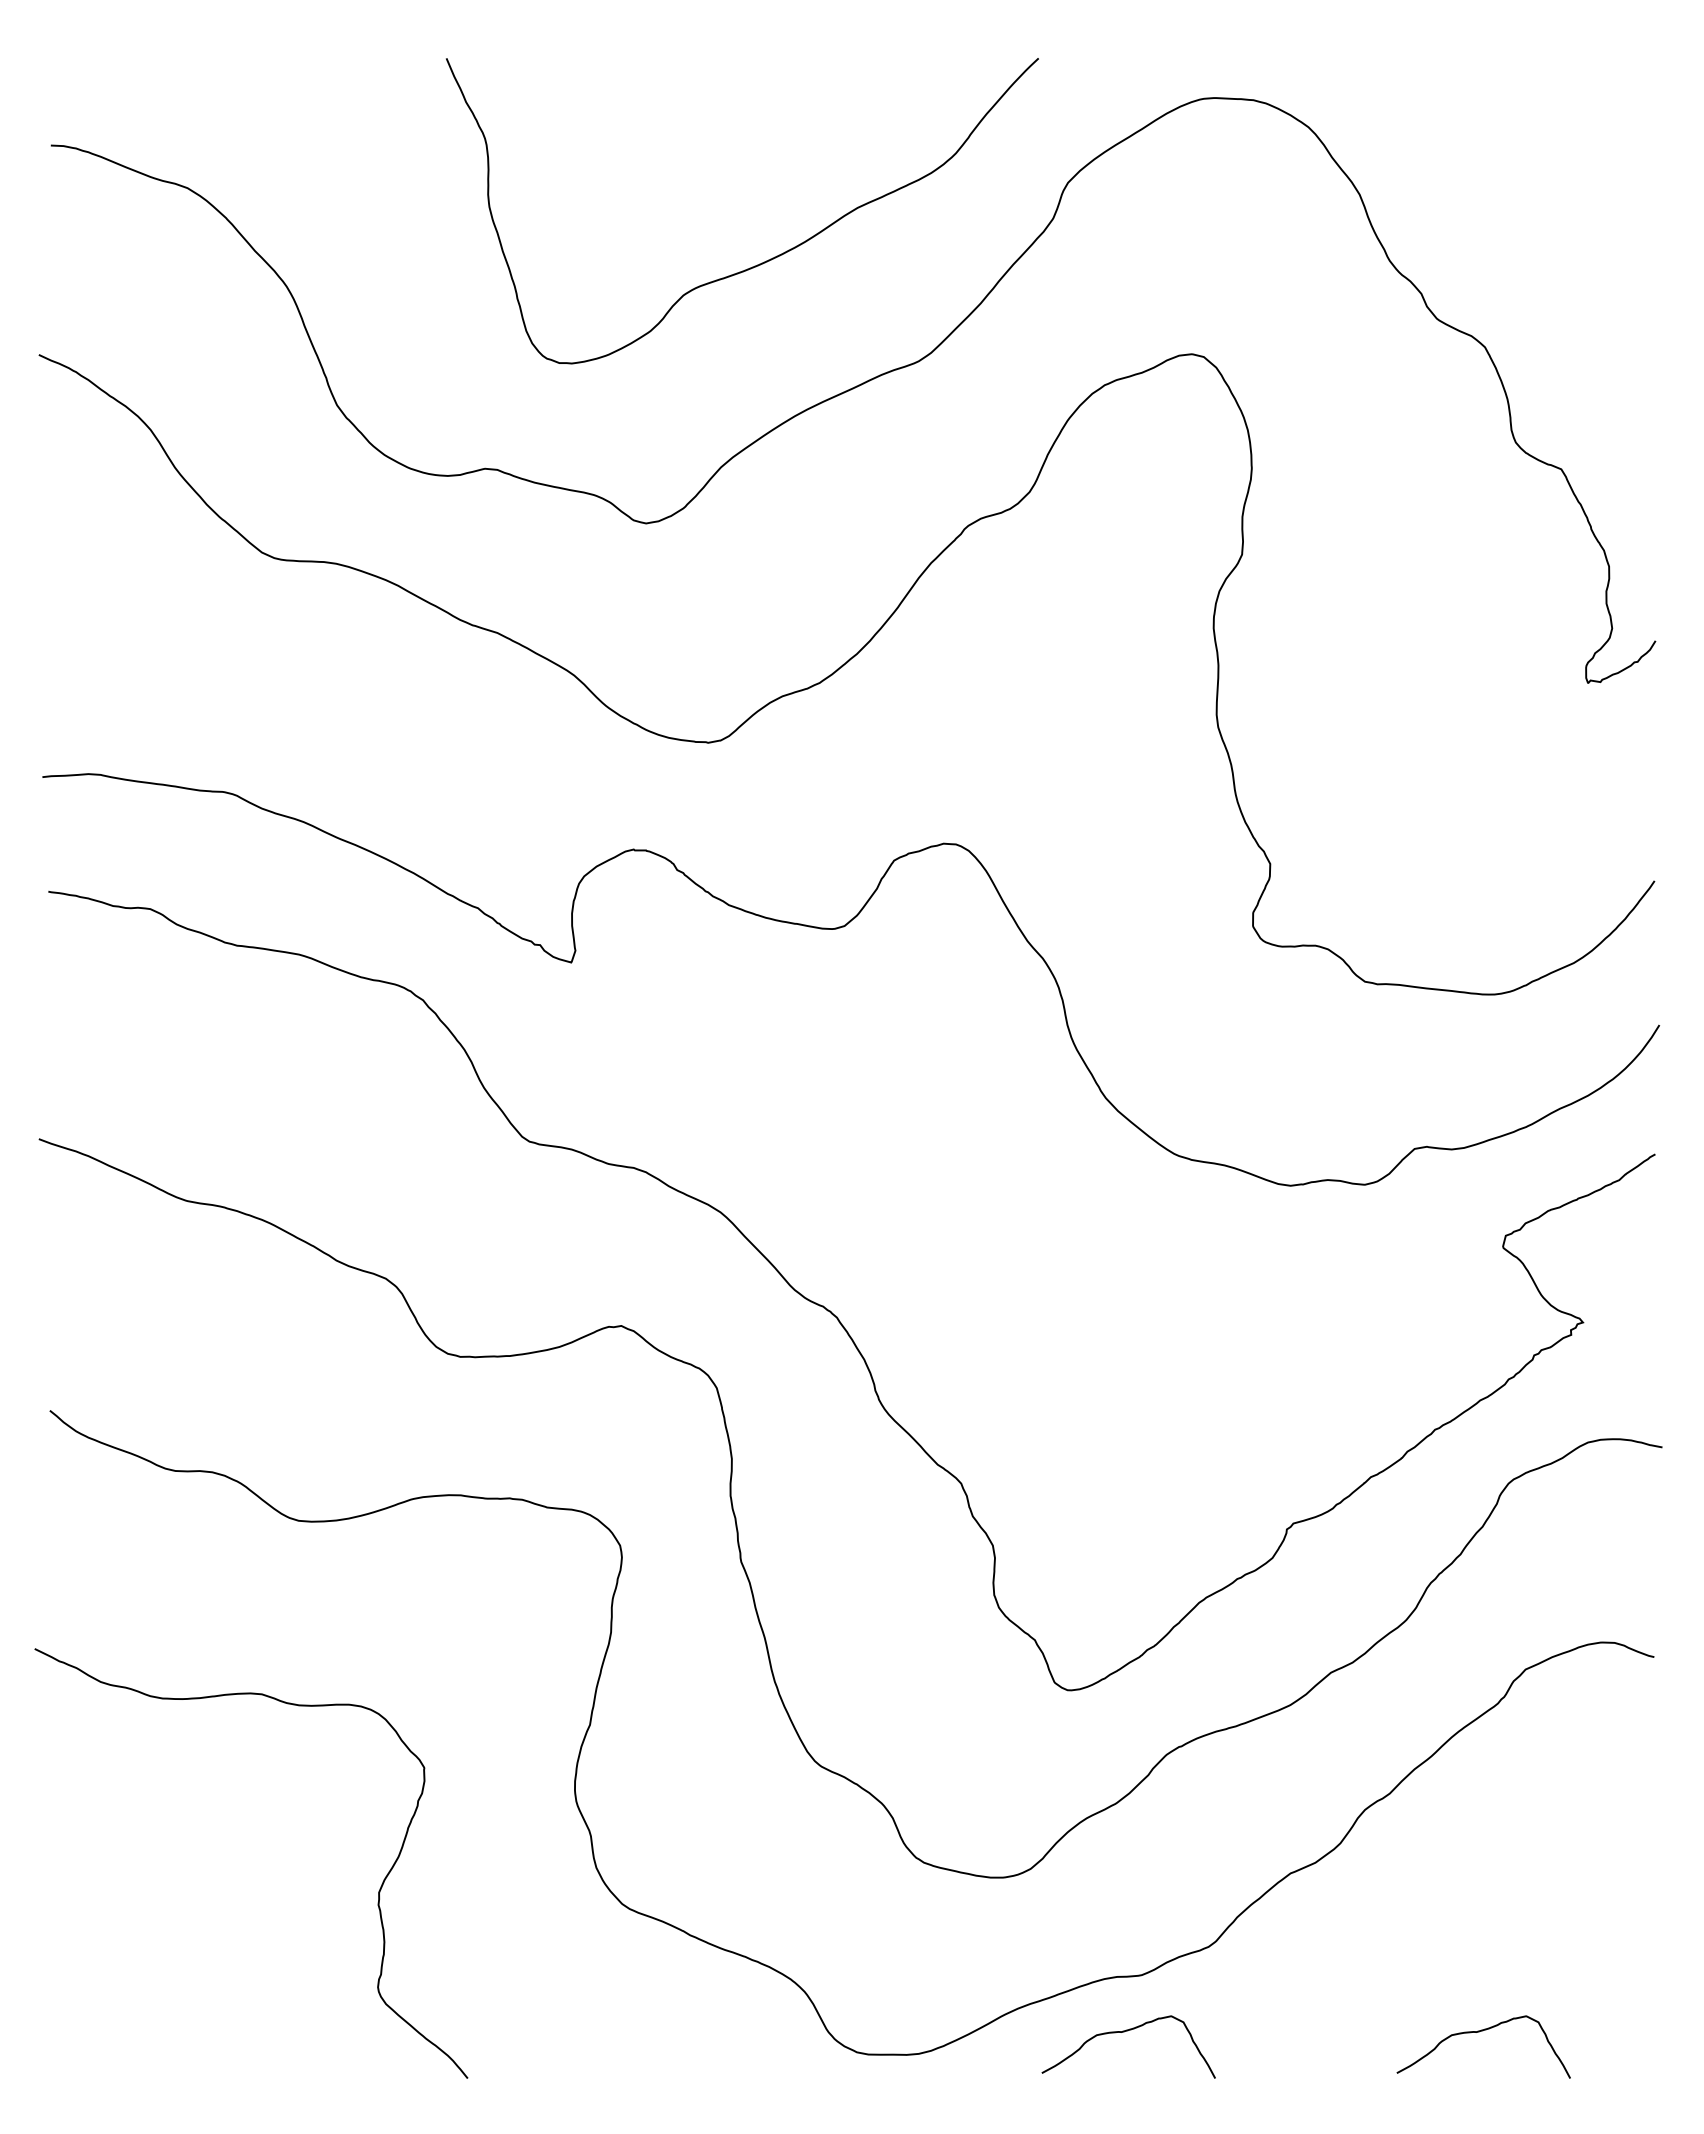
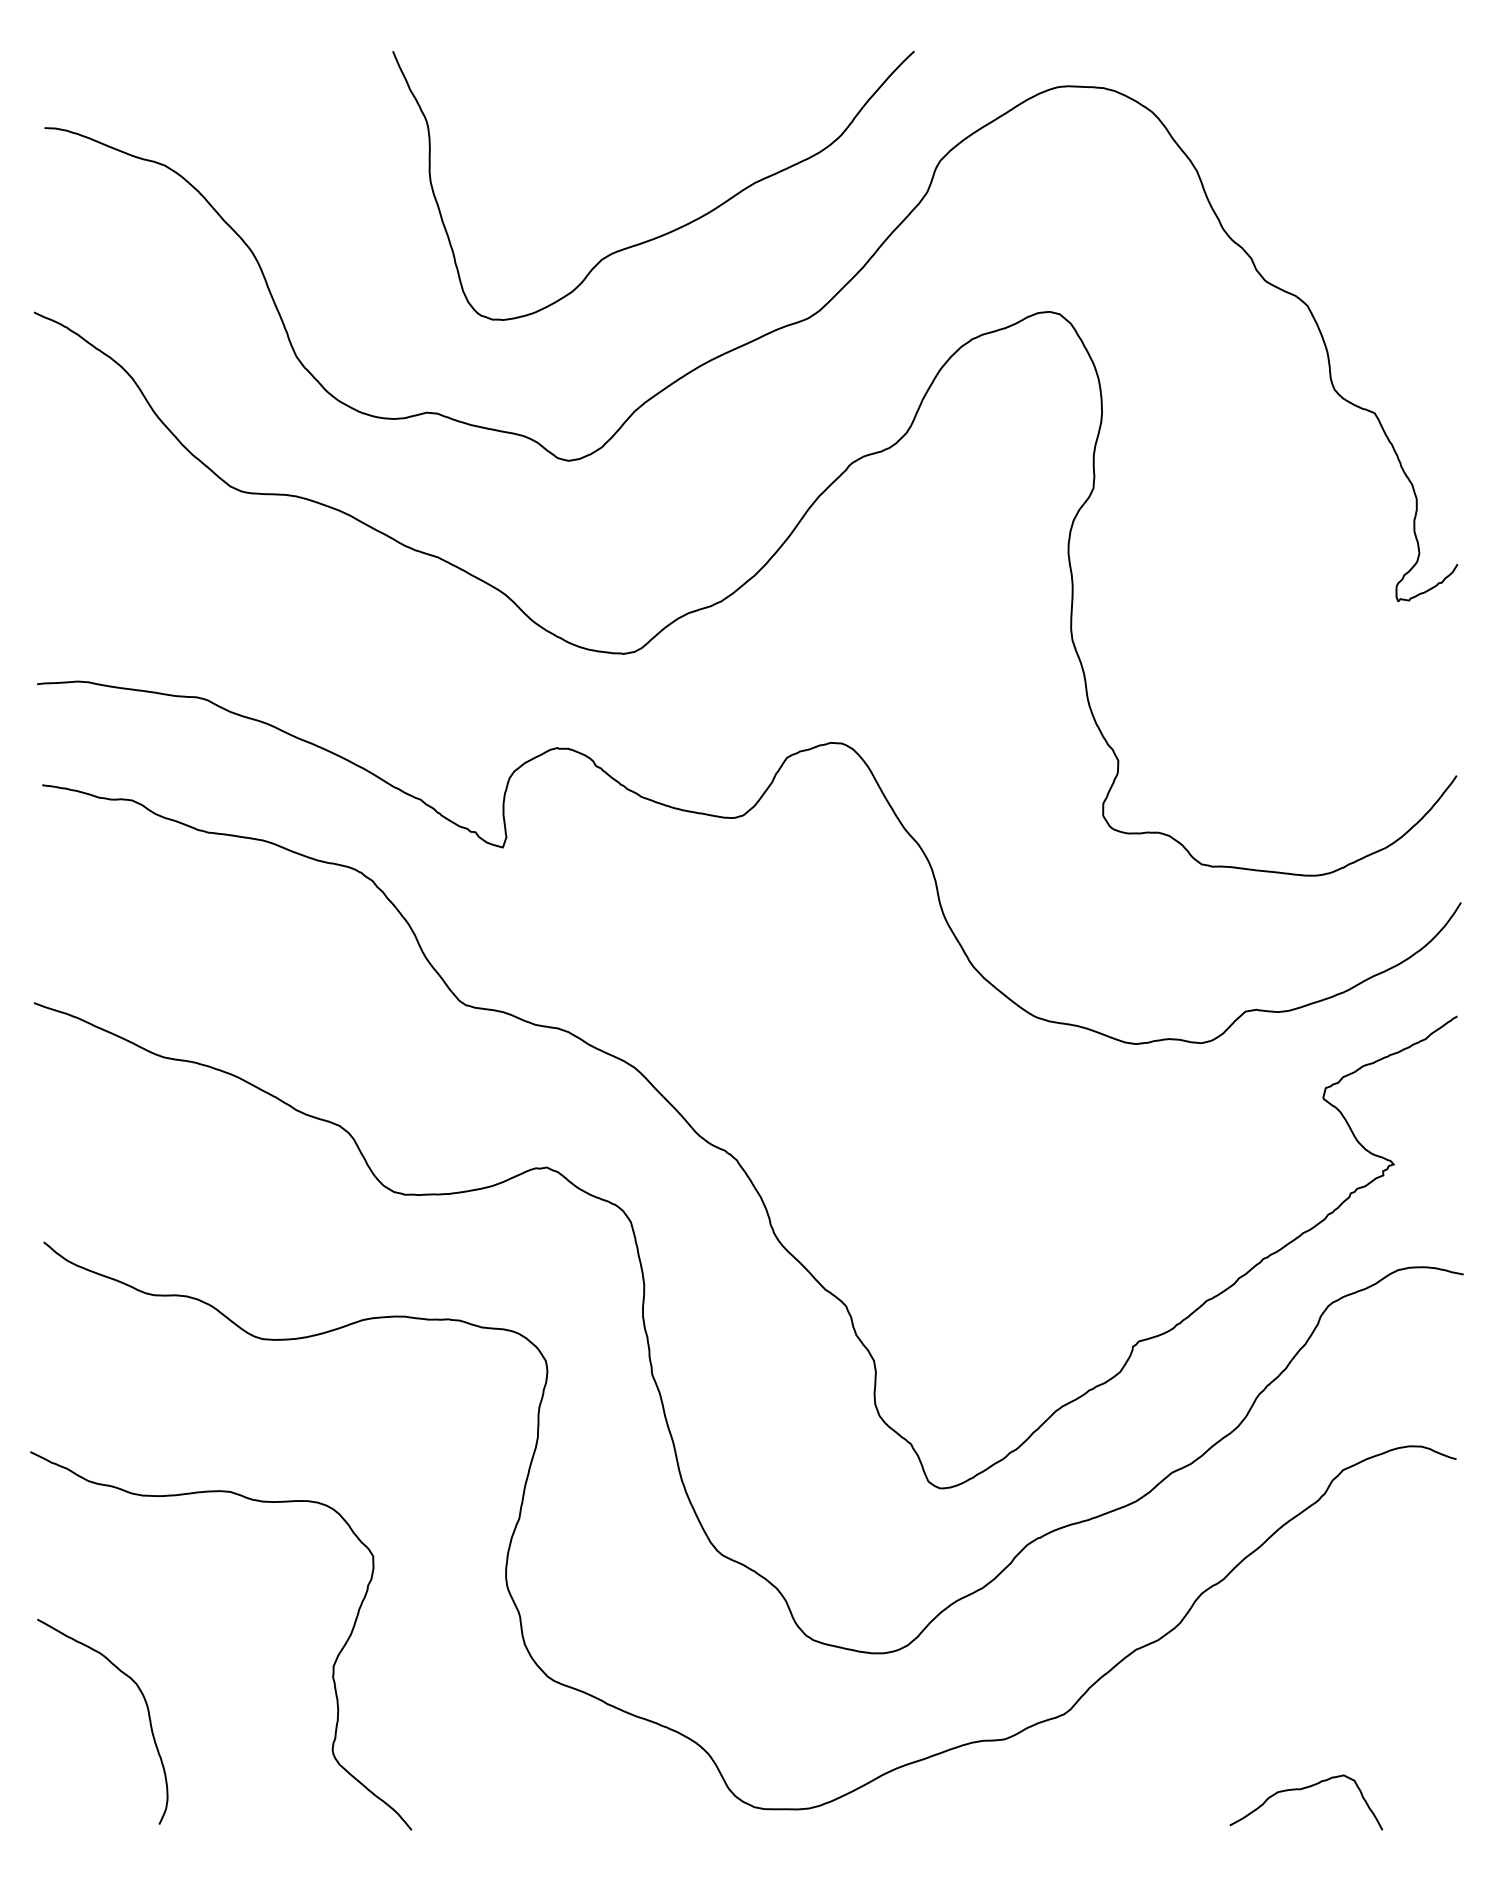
curve: (168, 1947) -> (148, 1714), added
curve: (1124, 2032) -> (989, 1789), removed

